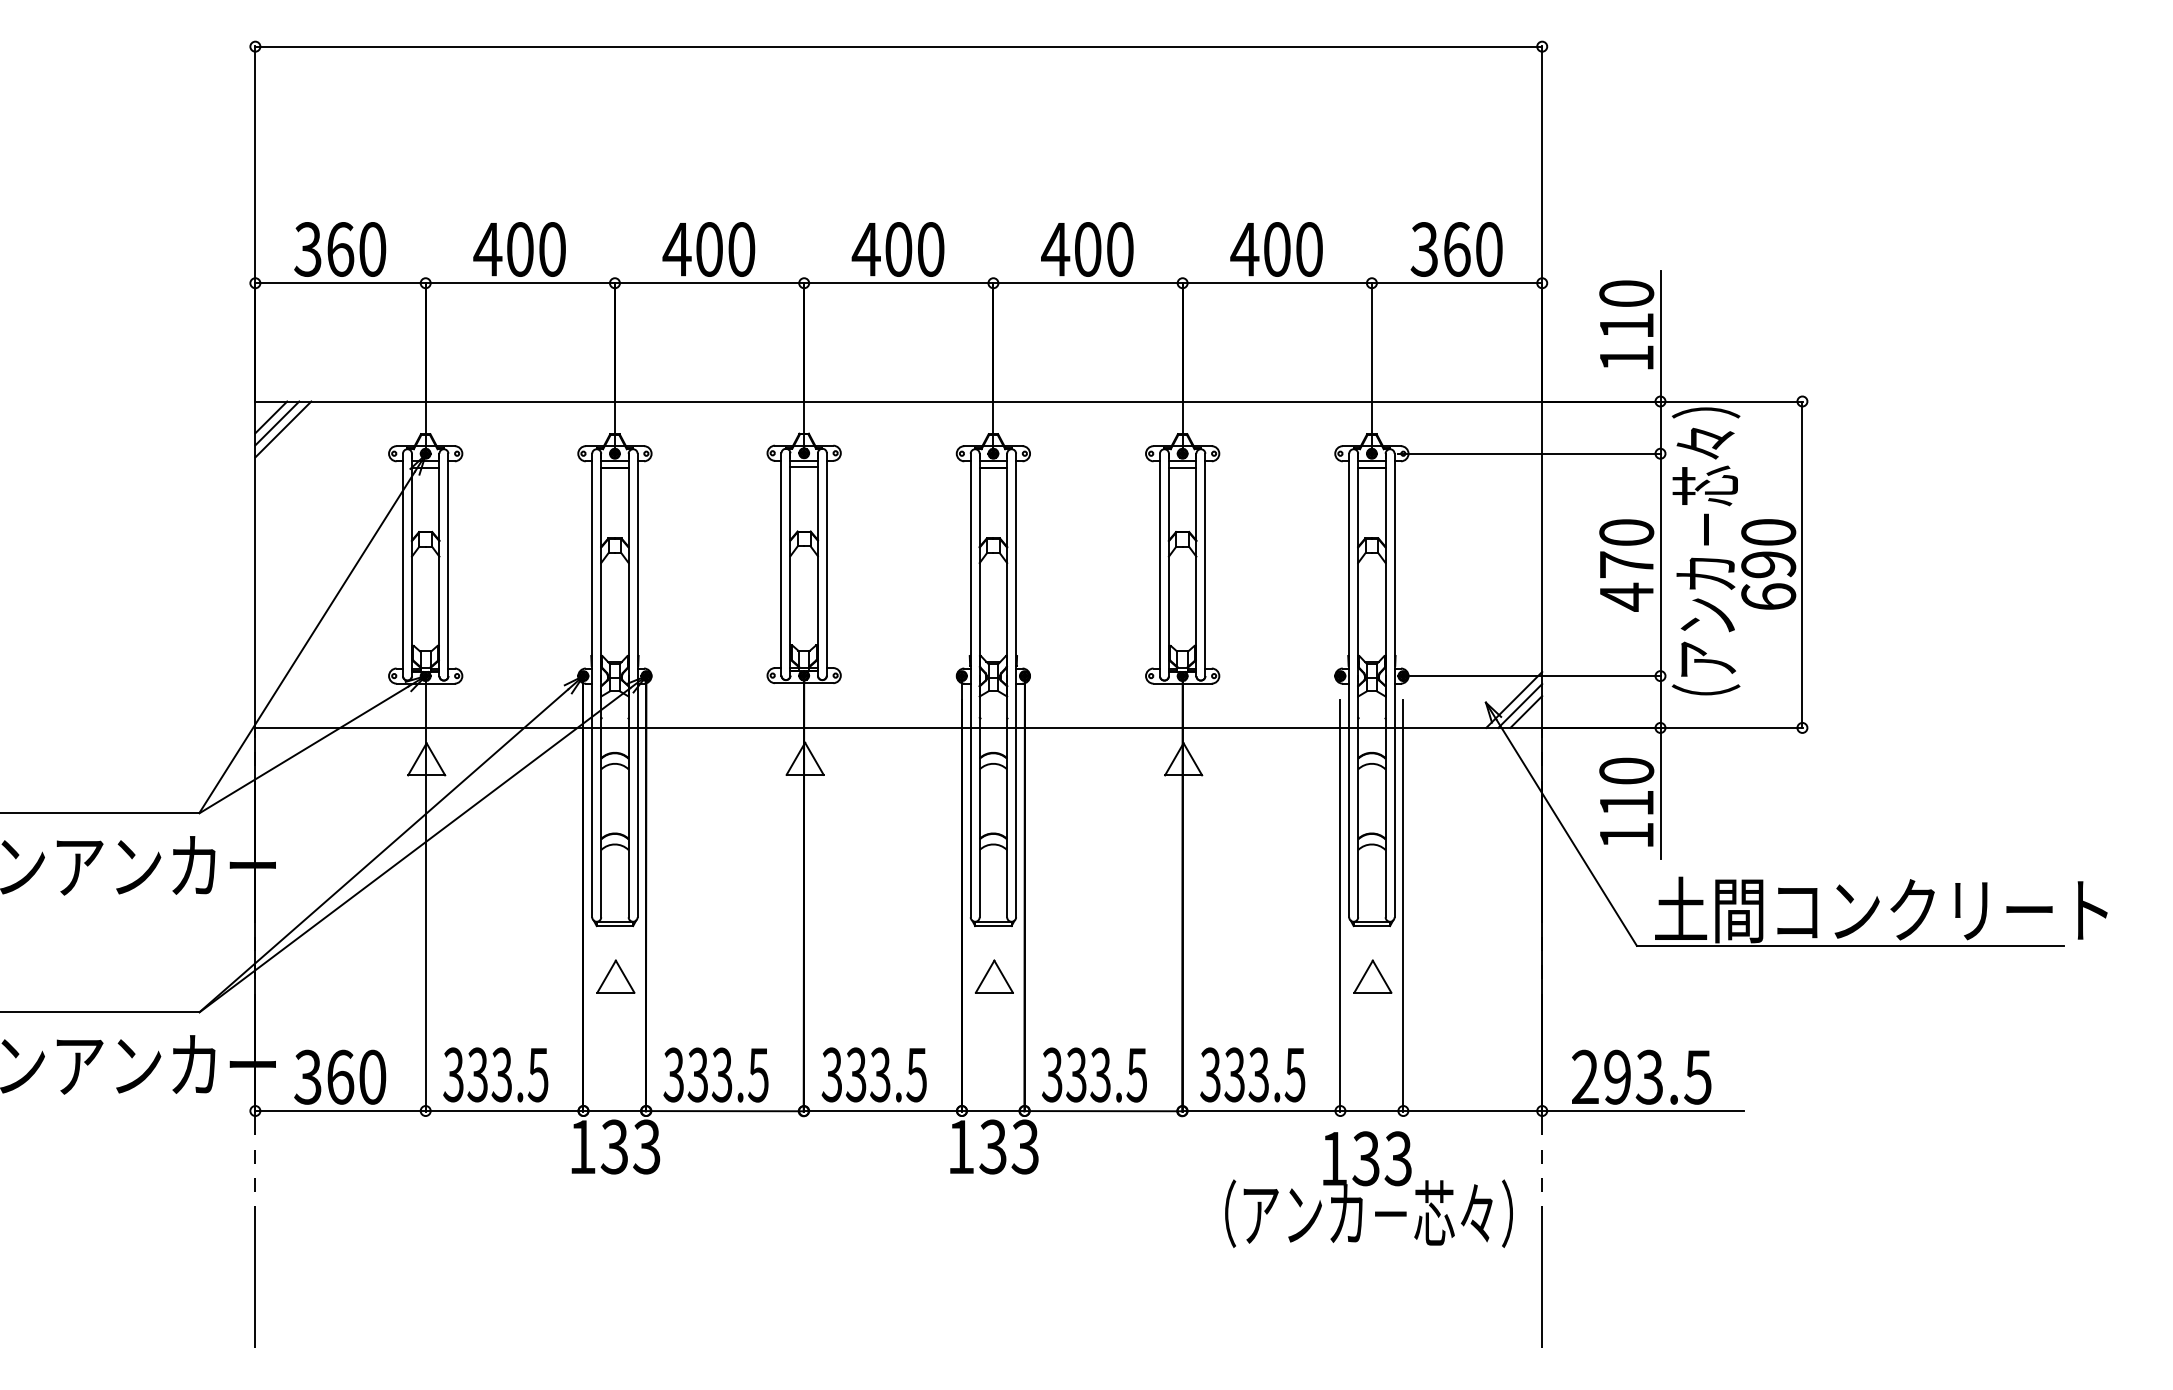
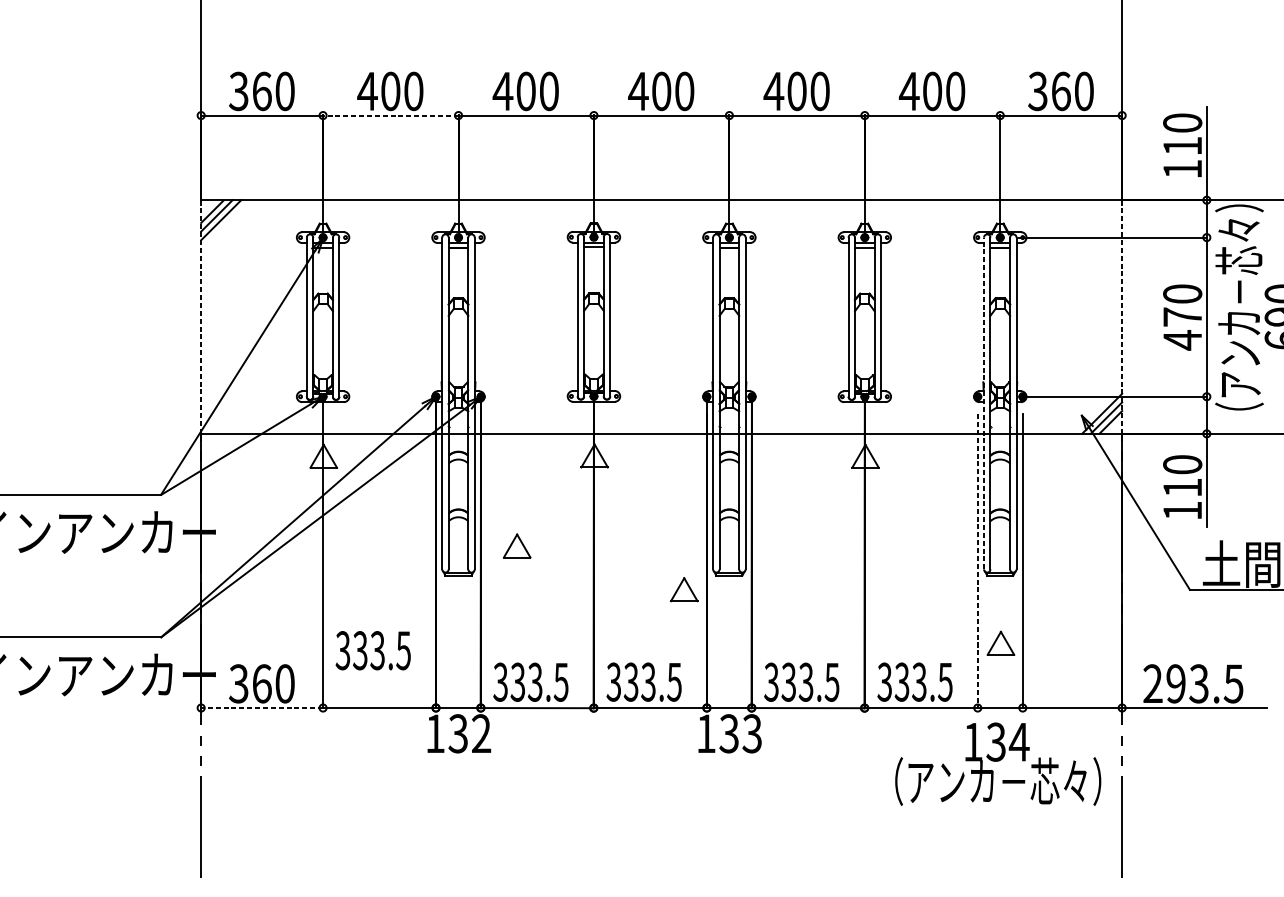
line: (520, 283) -> (390, 115), solid -> dashed
line: (255, 564) -> (201, 316), solid -> dashed
line: (1542, 564) -> (1122, 316), solid -> dashed
line: (1349, 685) -> (984, 403), solid -> dashed
line: (1340, 905) -> (977, 560), solid -> dashed
part: (615, 976) -> (516, 545), moved
part: (993, 976) -> (683, 589), moved
part: (1372, 976) -> (1000, 643), moved
text: (495, 1074) -> (373, 650), moved
line: (340, 1111) -> (262, 708), solid -> dashed
text: (646, 1146) -> (481, 733), 133 -> 132
text: (1398, 1158) -> (1019, 742), 133 -> 134

